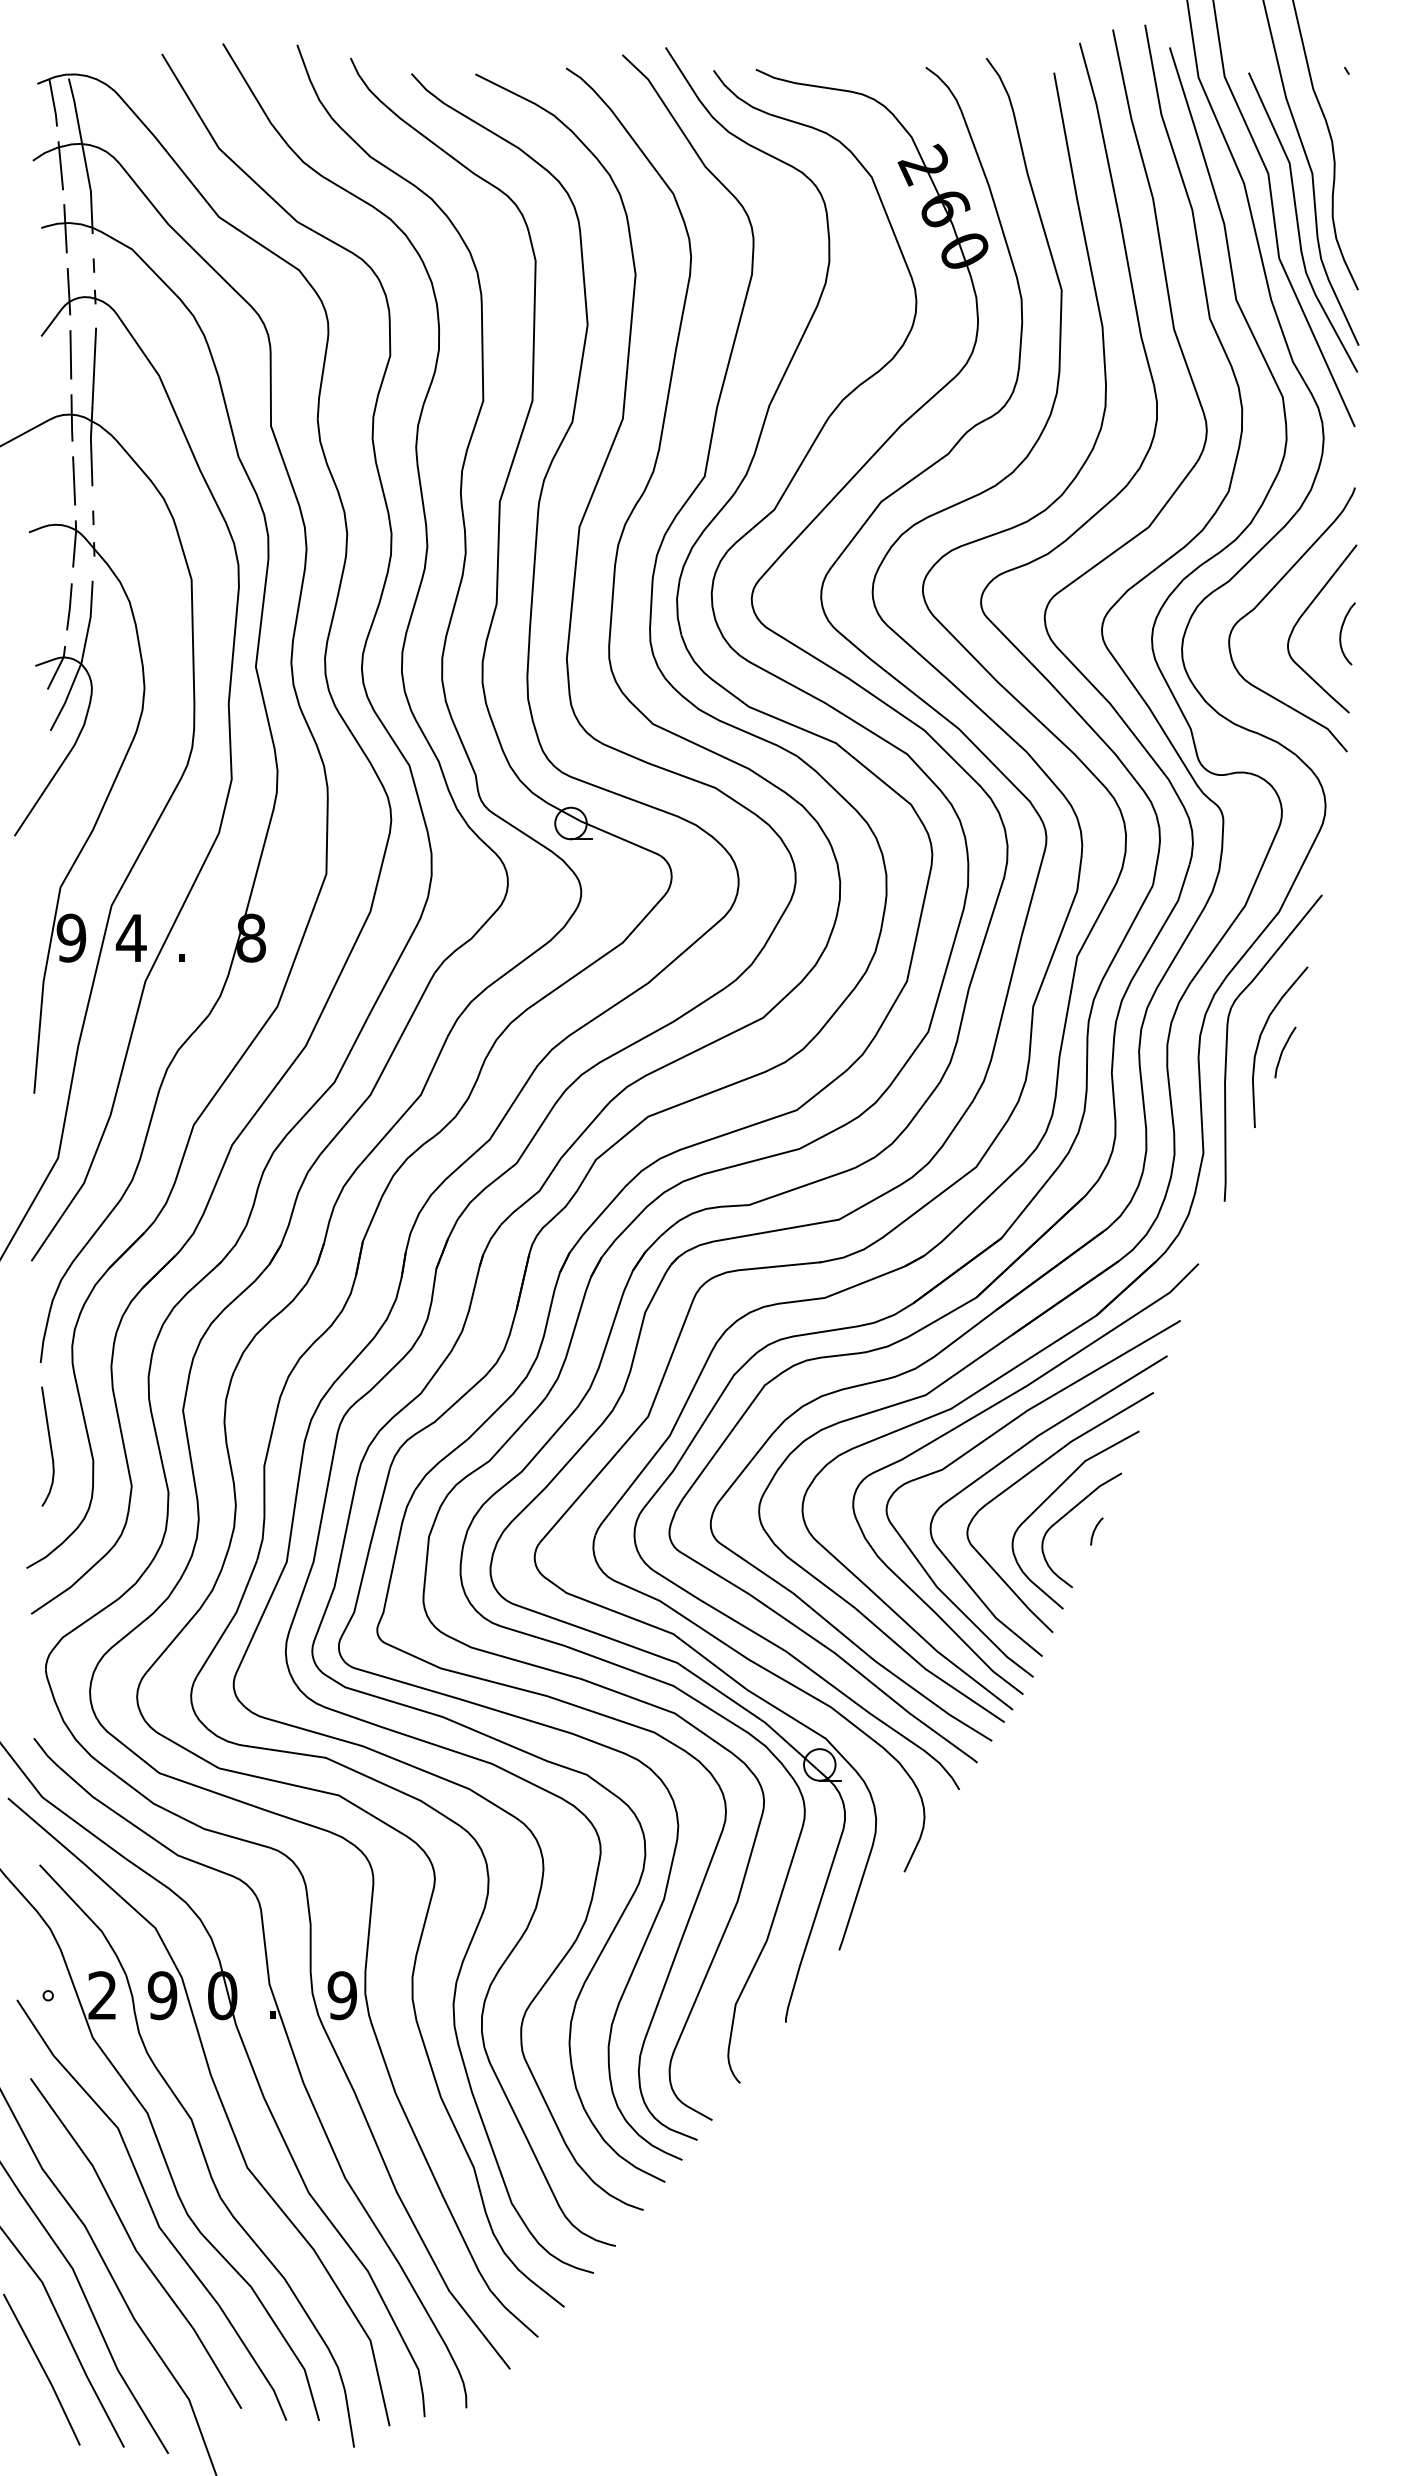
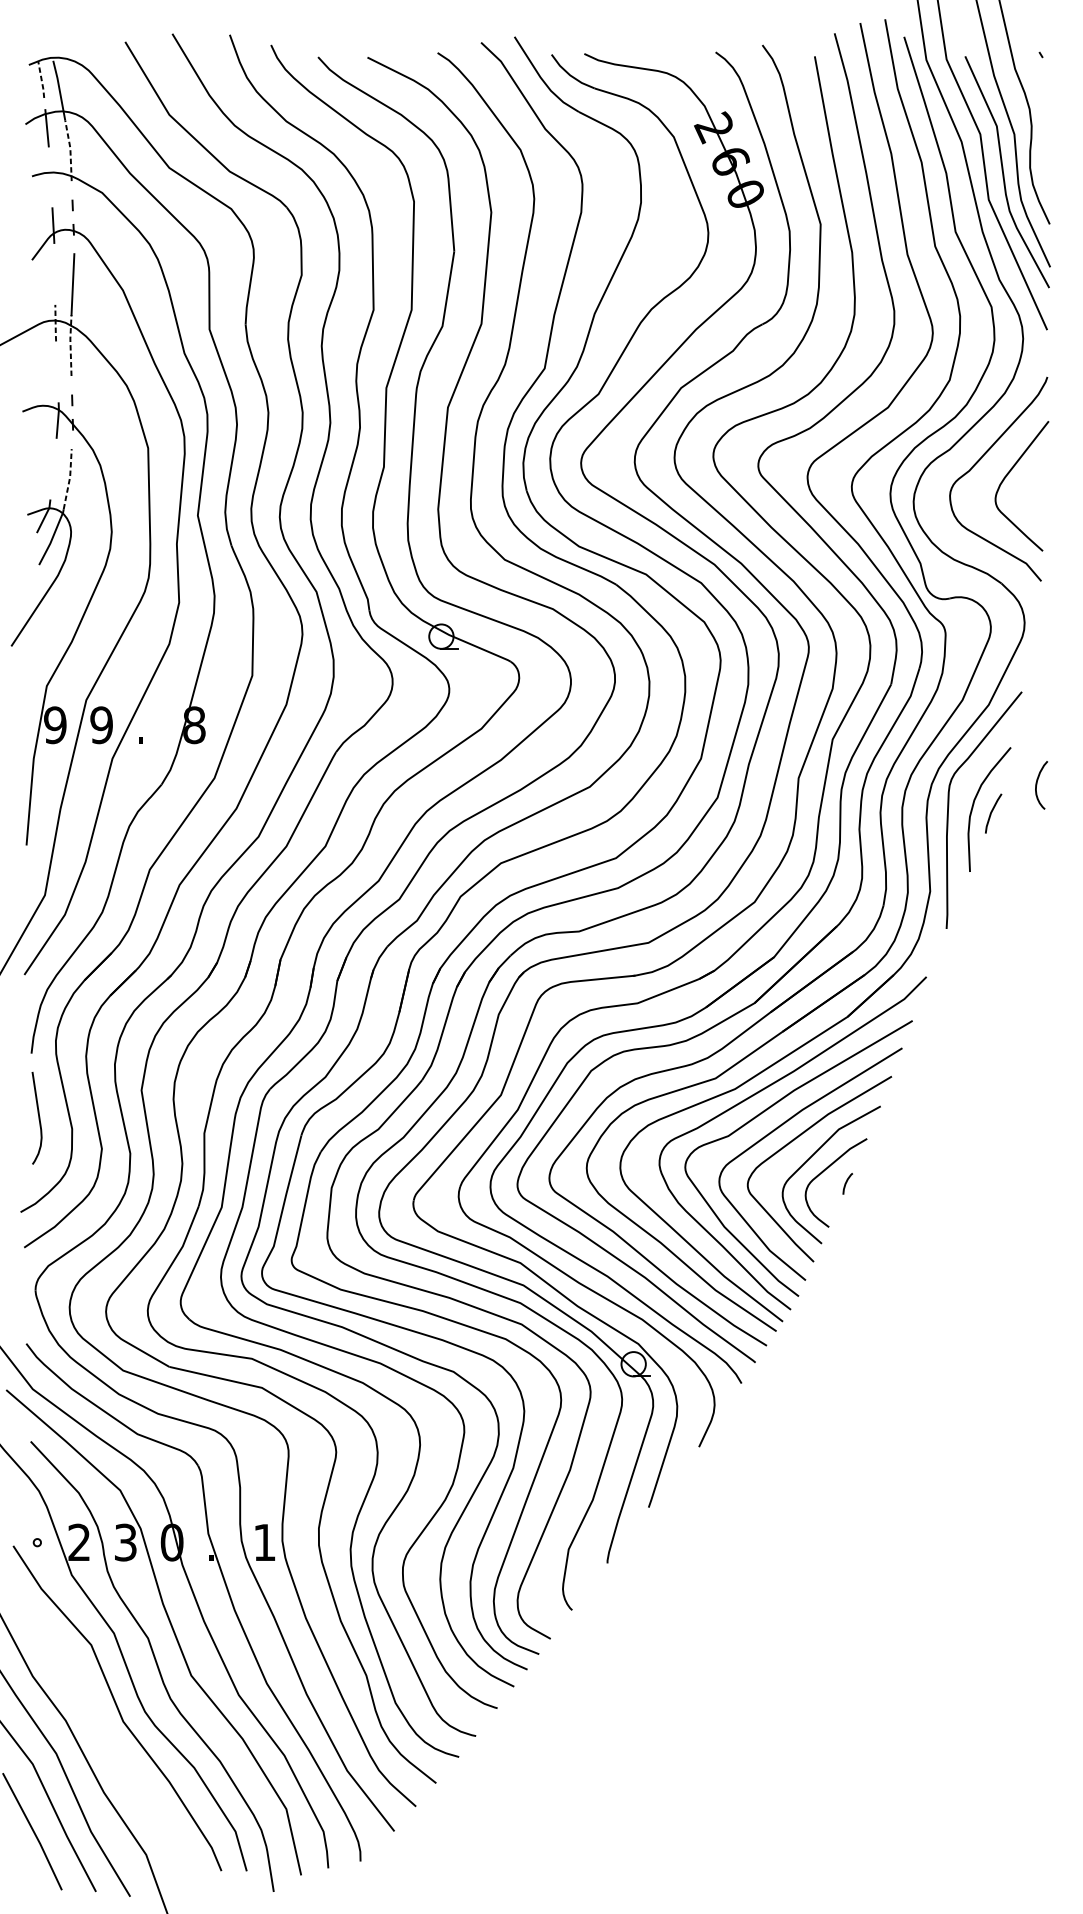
line: (53, 103) -> (41, 80), solid -> dashed
line: (91, 193) -> (70, 149), solid -> dashed
line: (65, 228) -> (50, 176), removed
line: (70, 354) -> (54, 274), removed
line: (71, 418) -> (55, 323), solid -> dashed
line: (91, 445) -> (70, 344), solid -> dashed
line: (74, 480) -> (57, 371), removed
line: (69, 606) -> (53, 468), removed
line: (90, 618) -> (70, 478), solid -> dashed
curve: (1342, 630) -> (1037, 782), moved
text: (130, 937) -> (100, 724), 4 -> 9
text: (162, 1995) -> (125, 1542), 9 -> 3
text: (341, 1995) -> (264, 1542), 9 -> 1
line: (134, 2244) -> (104, 1734), removed

